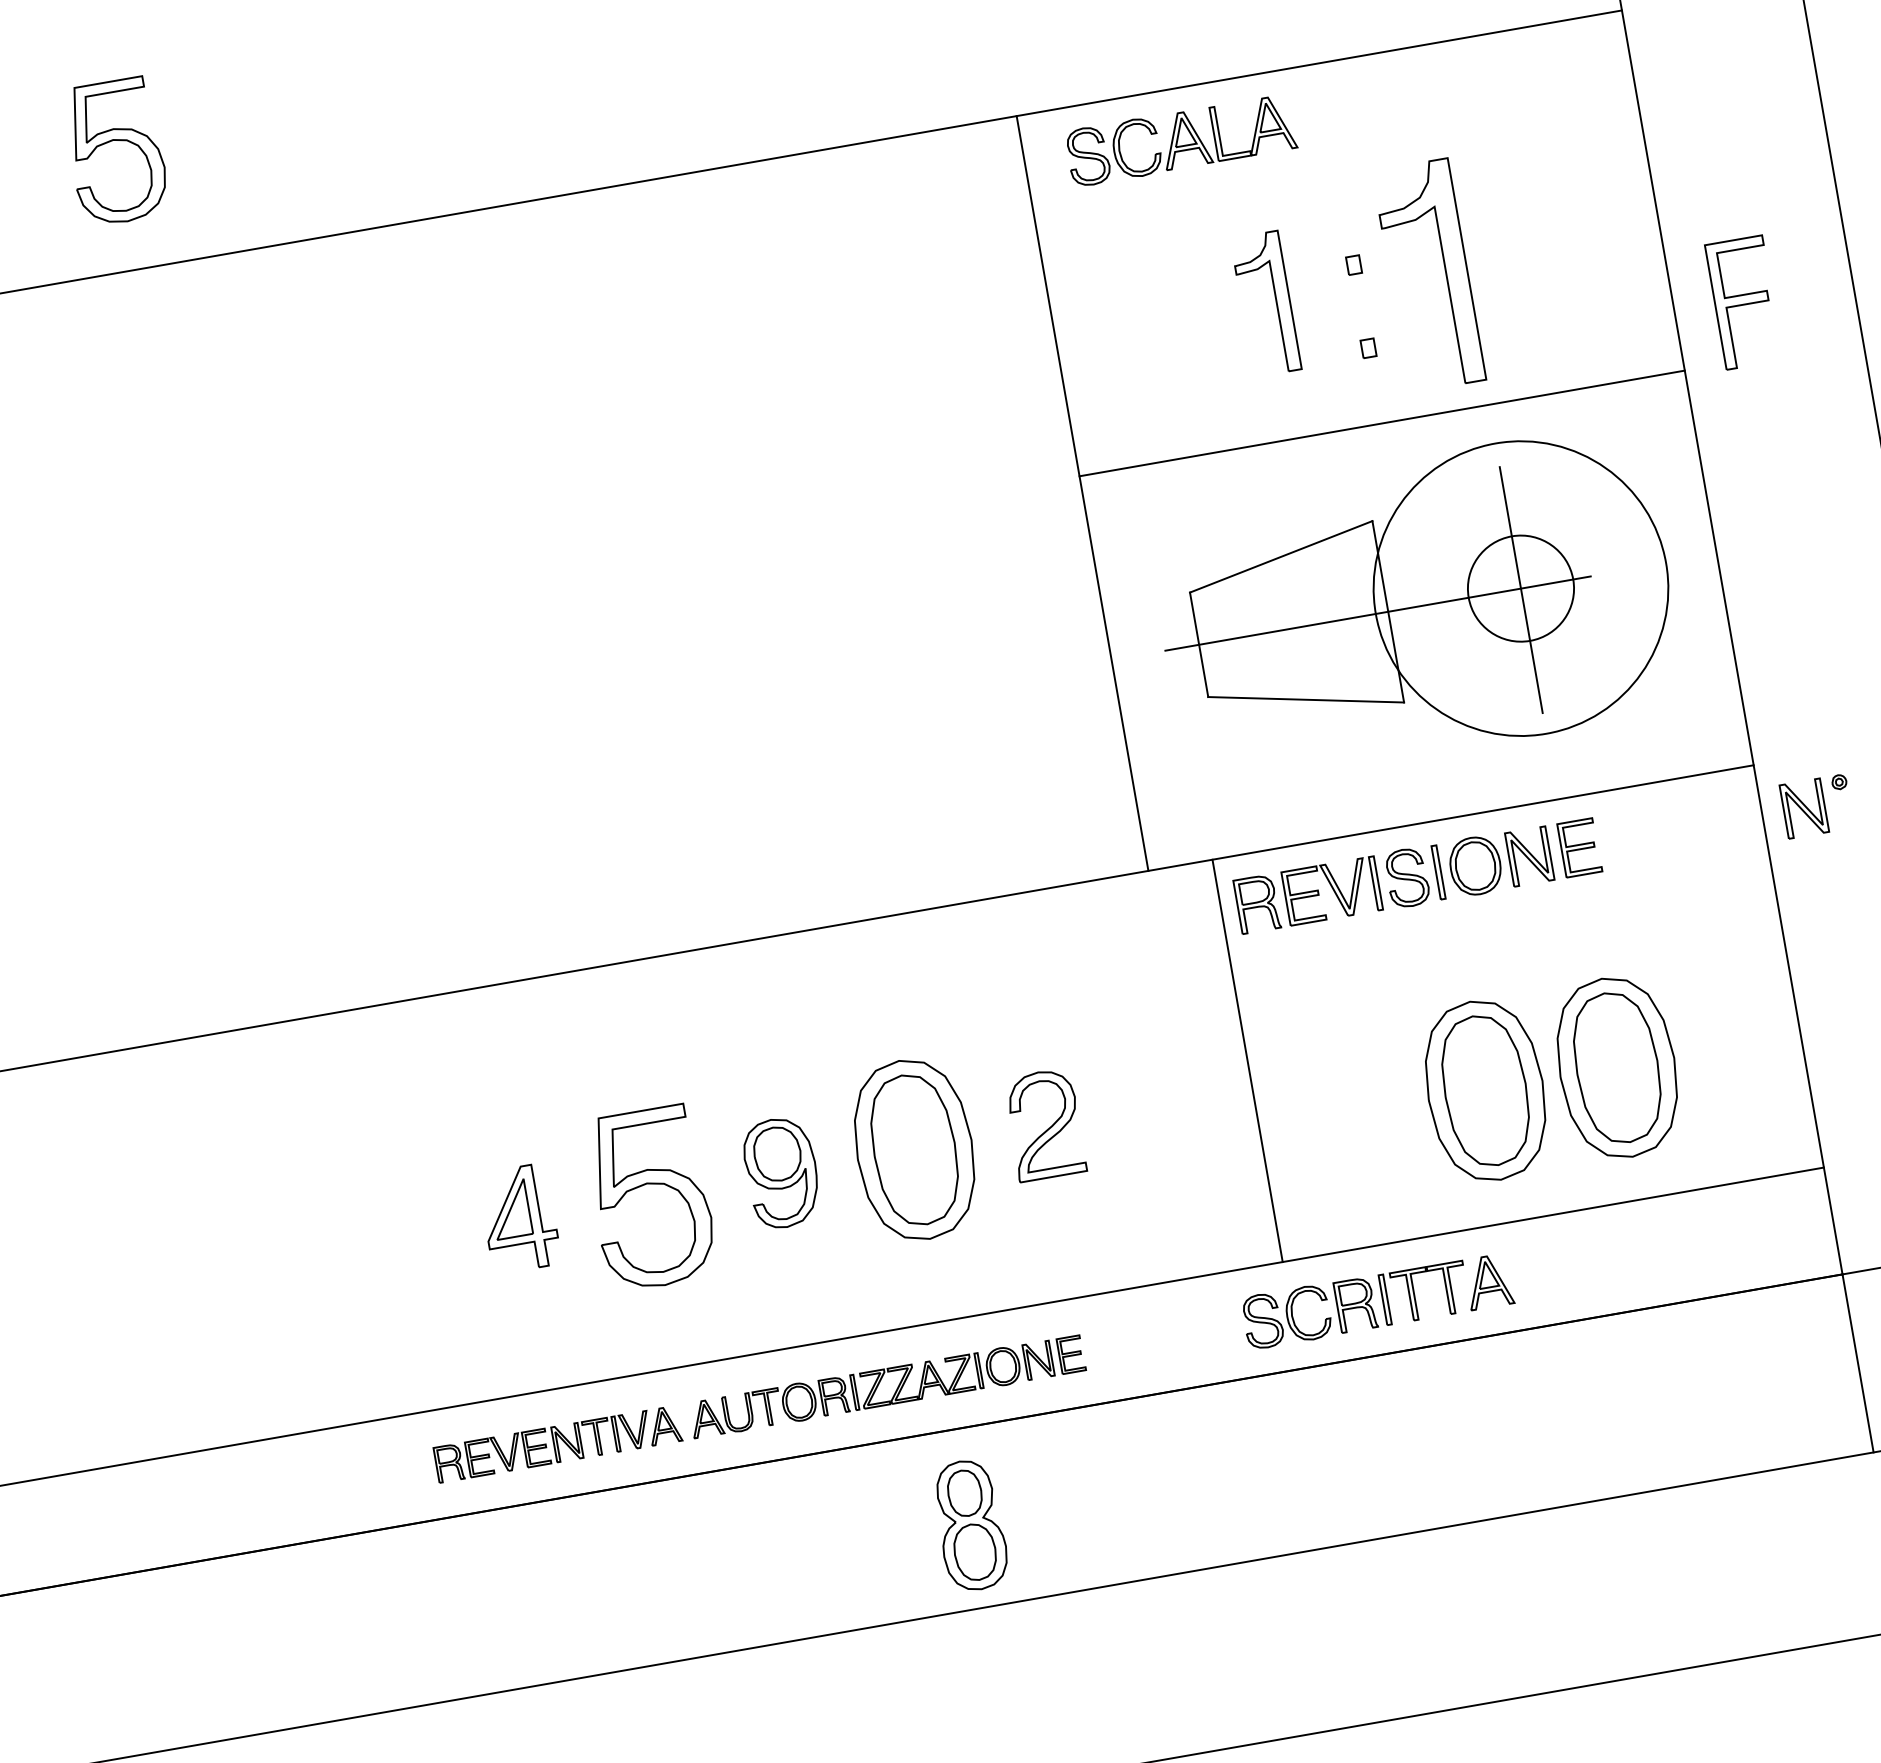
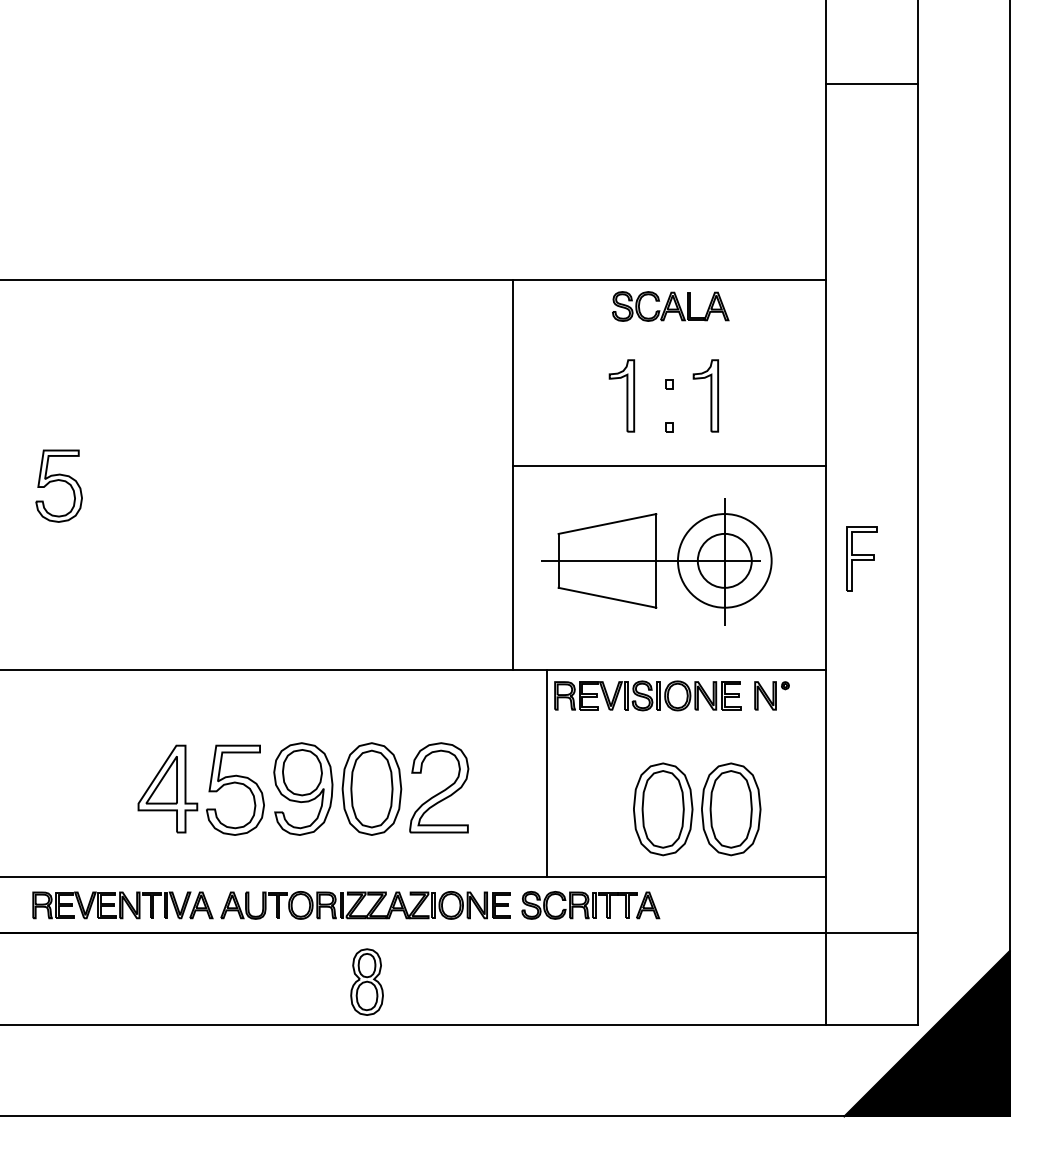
part: (1180, 140) -> (670, 306), moved
part: (114, 150) -> (58, 485), moved
part: (1427, 274) -> (705, 395), size x0.62
part: (1743, 301) -> (861, 558), moved
circle: (1520, 587) -> (724, 560), size x0.62
part: (1815, 805) -> (771, 695), moved
part: (1045, 1123) -> (439, 787), size x1.67
part: (781, 1171) -> (303, 788), size x1.67
part: (518, 1217) -> (167, 788), size x1.67
part: (759, 1409) -> (271, 905), size x1.43

